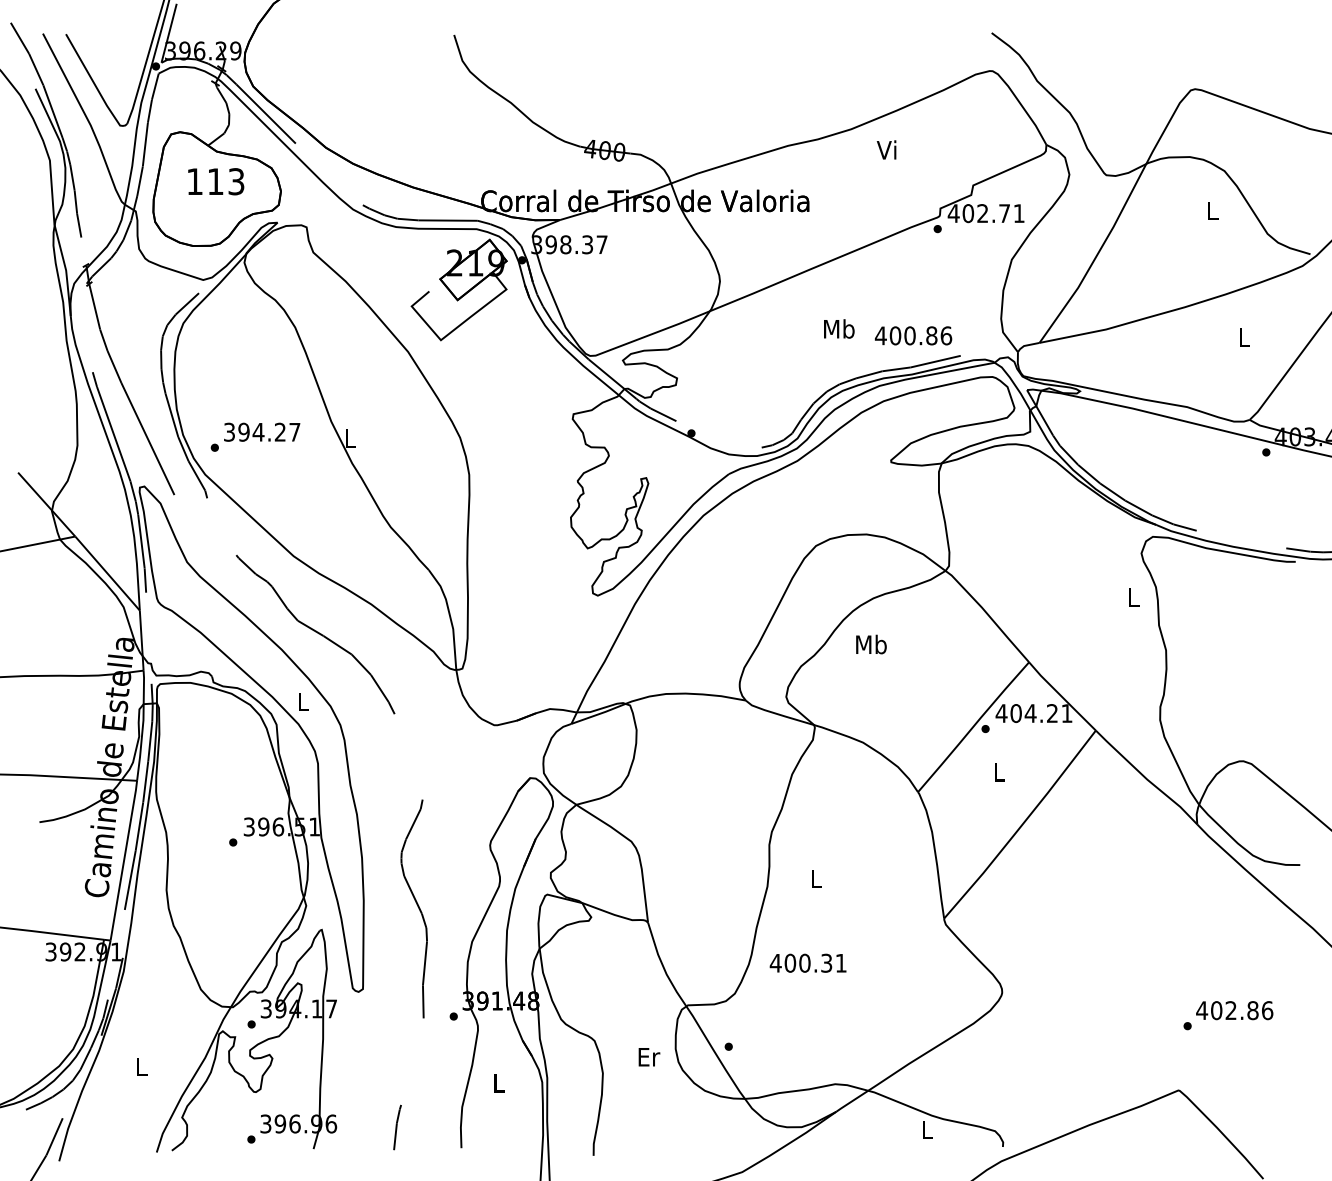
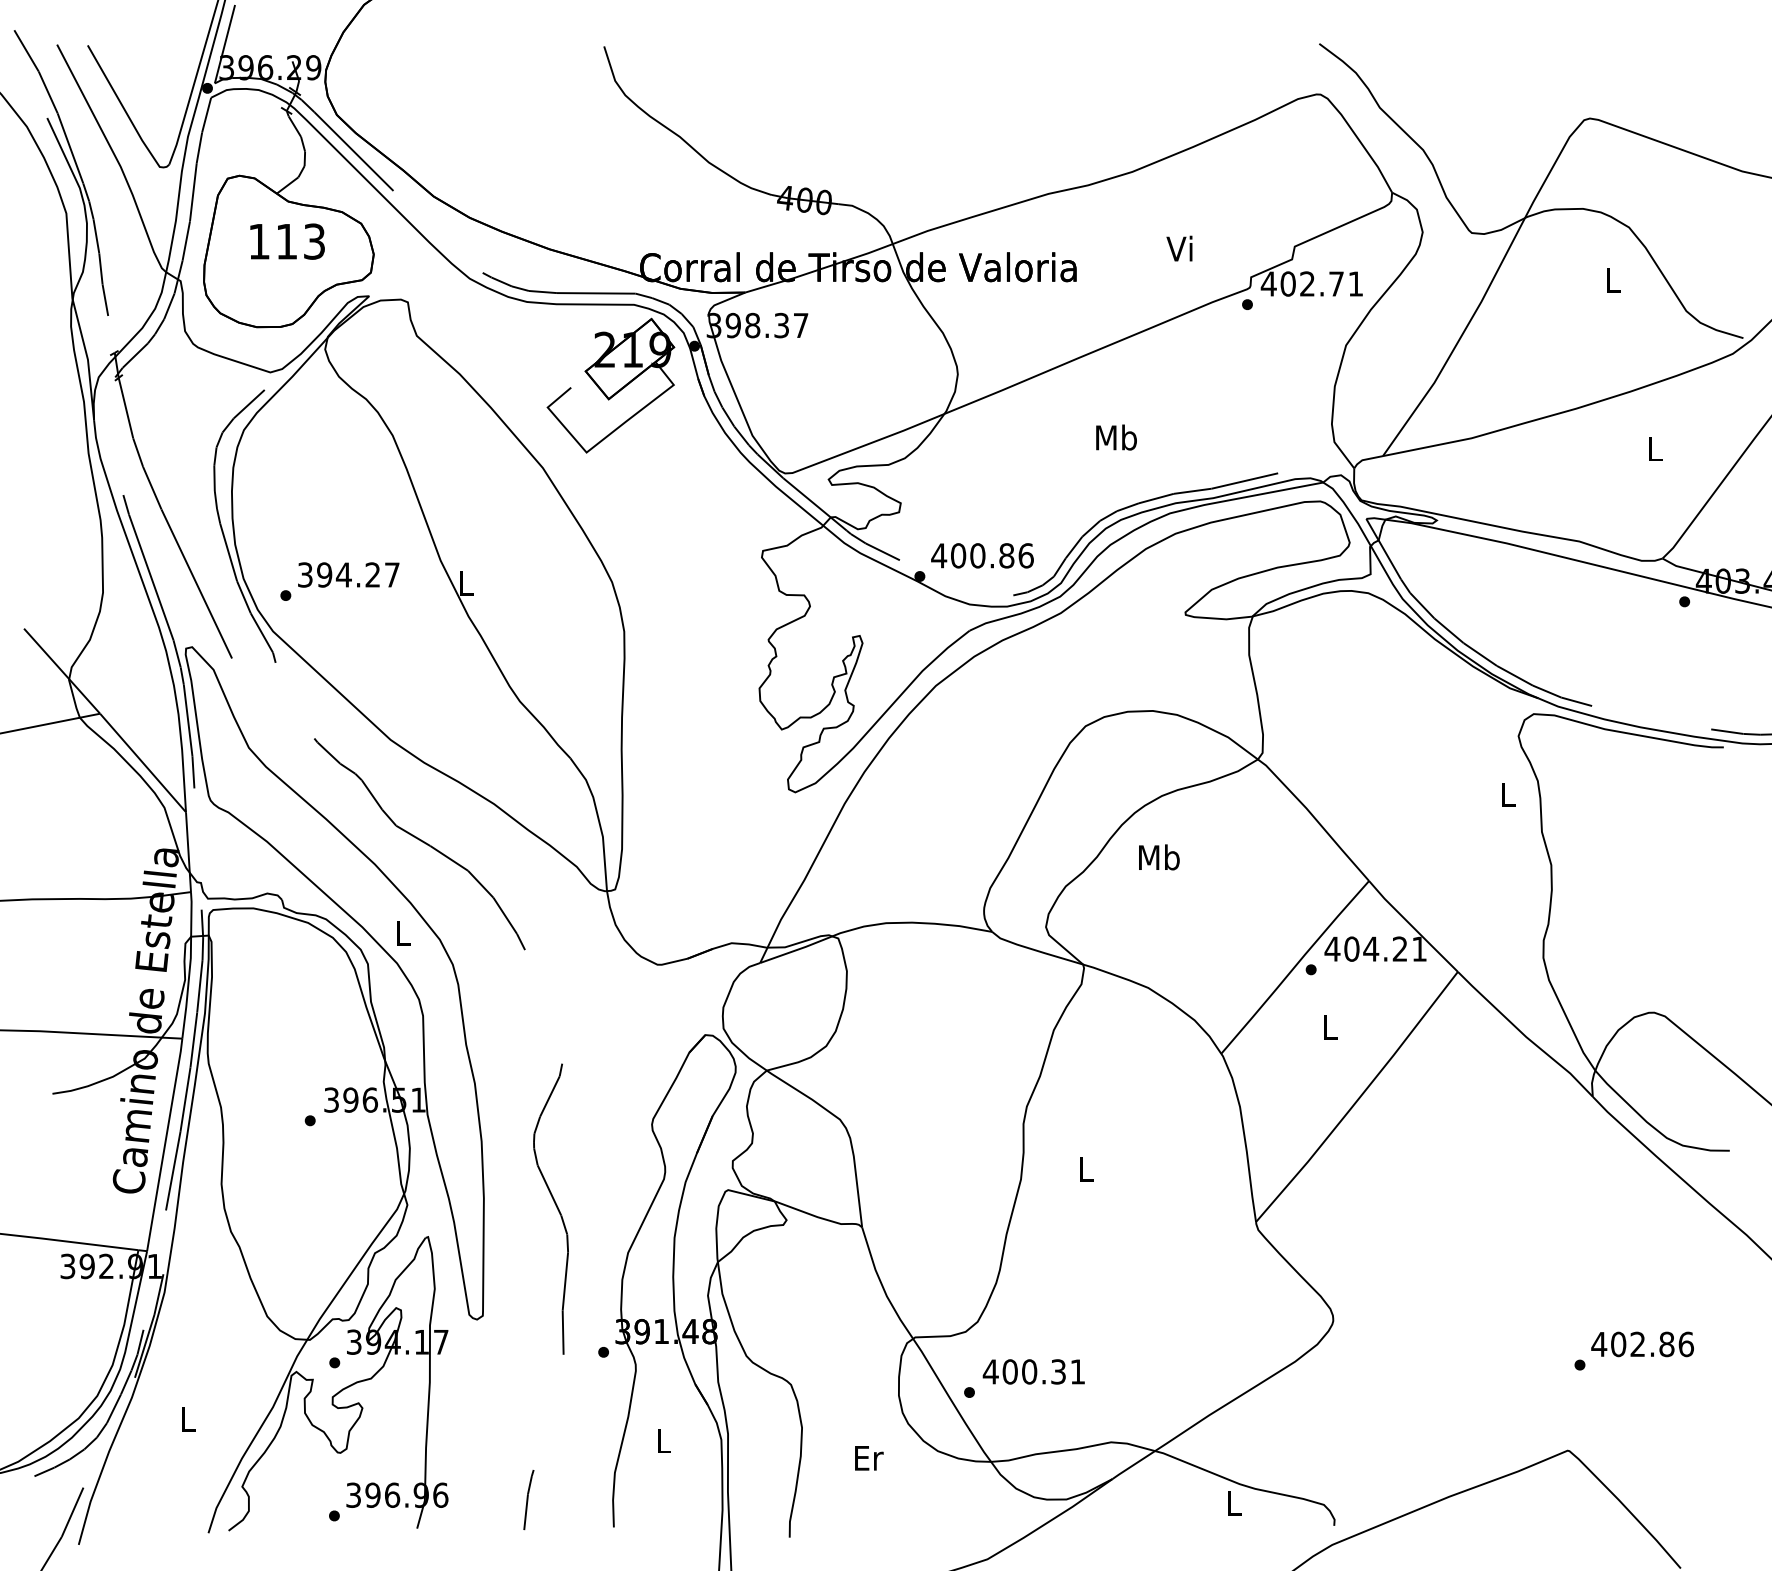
text: (886, 149) -> (1179, 248), moved
text: (913, 335) -> (982, 555), moved
text: (807, 962) -> (1033, 1370), moved
text: (649, 1057) -> (869, 1458), moved

